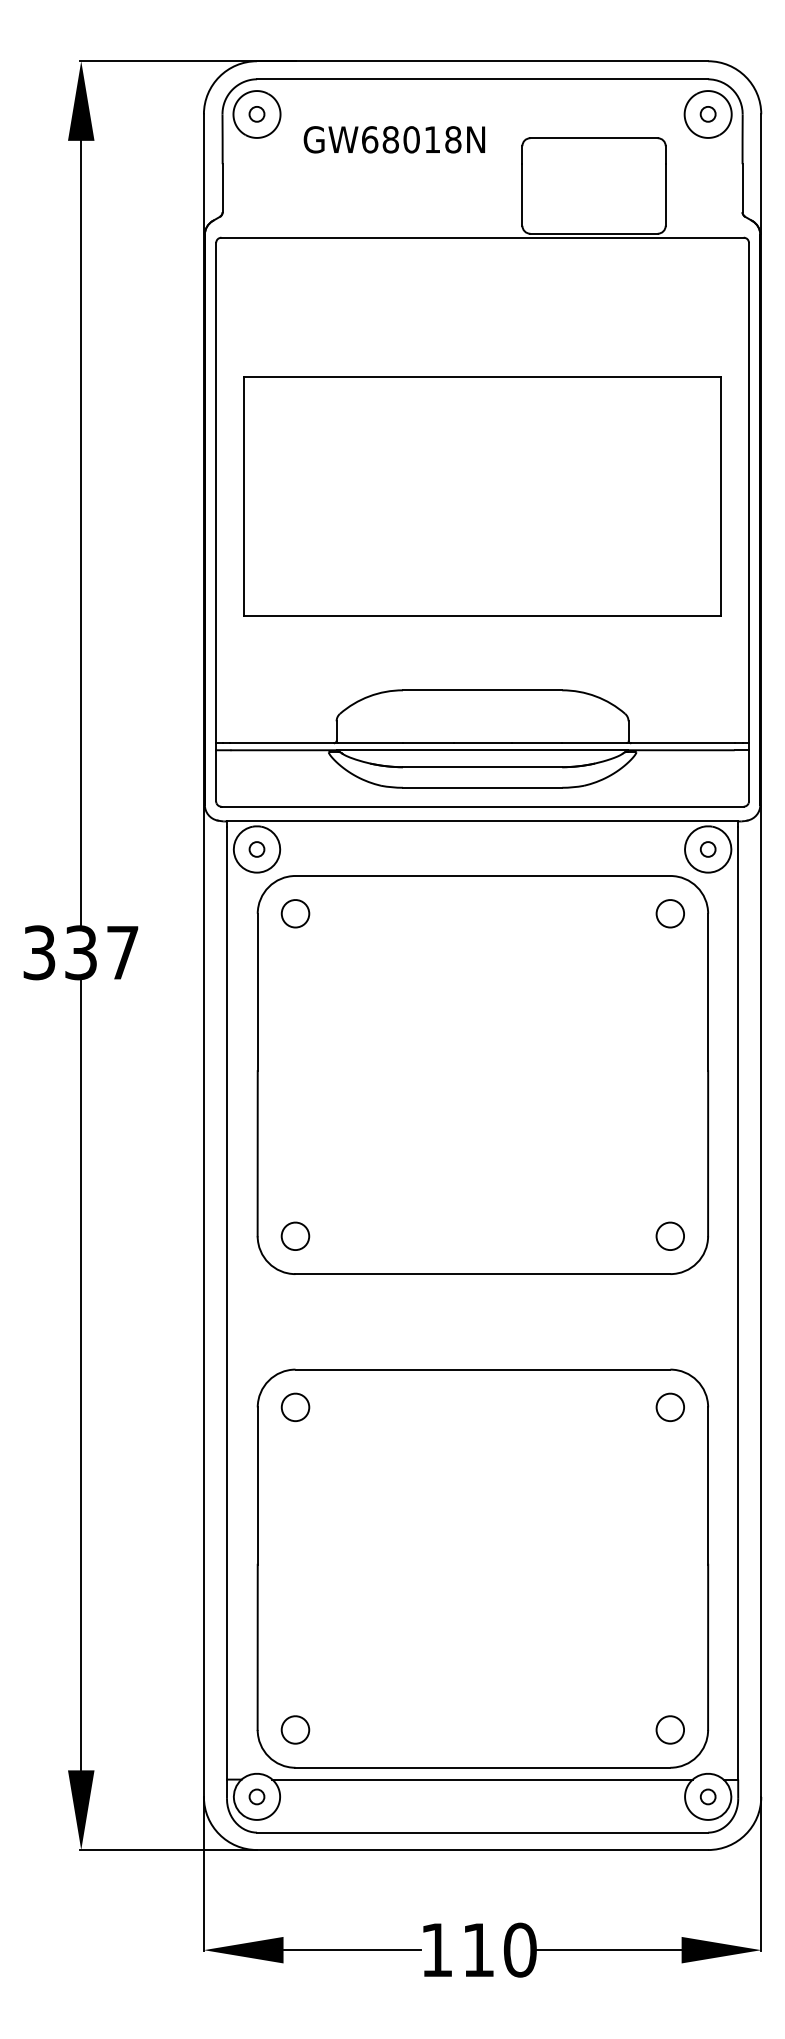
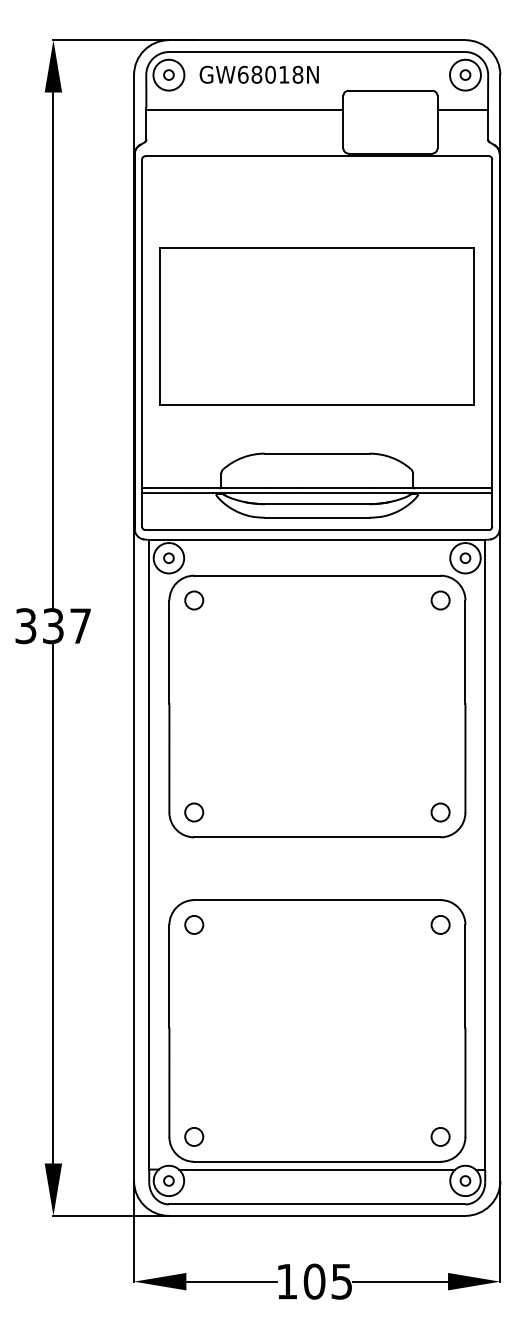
text: (393, 139) -> (258, 74), moved
line: (371, 168) -> (244, 110), added
line: (703, 168) -> (462, 110), added
text: (498, 1949) -> (327, 1281), 110 -> 105

